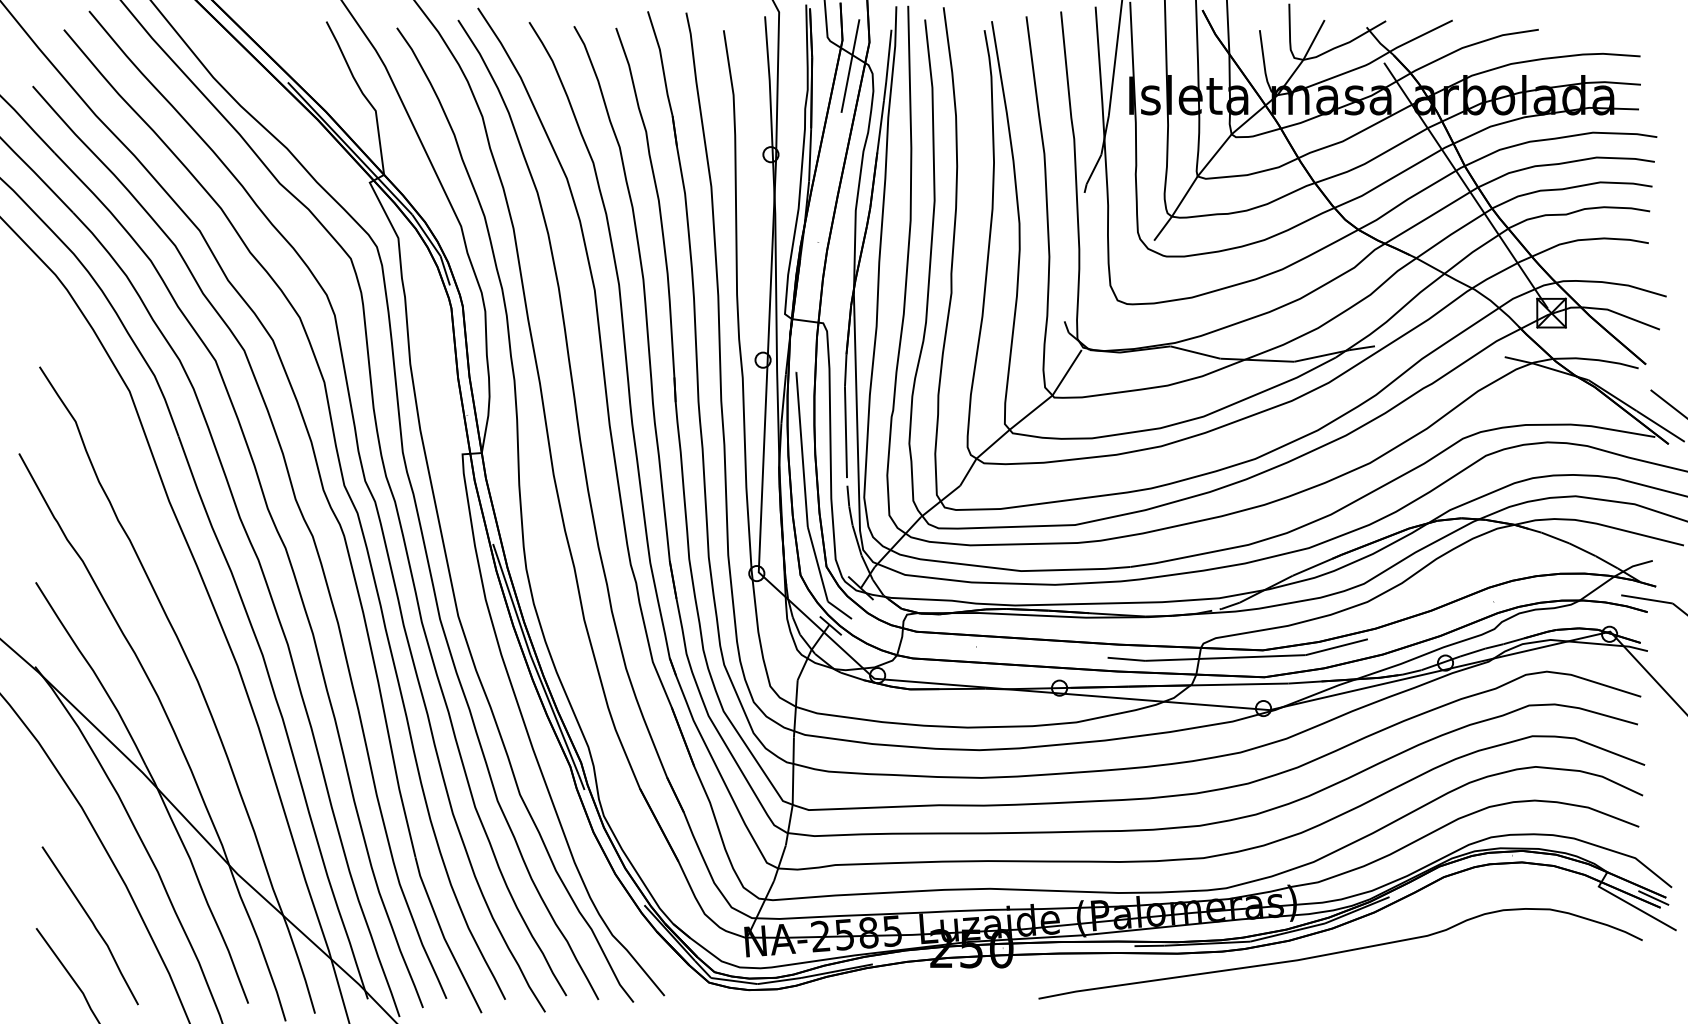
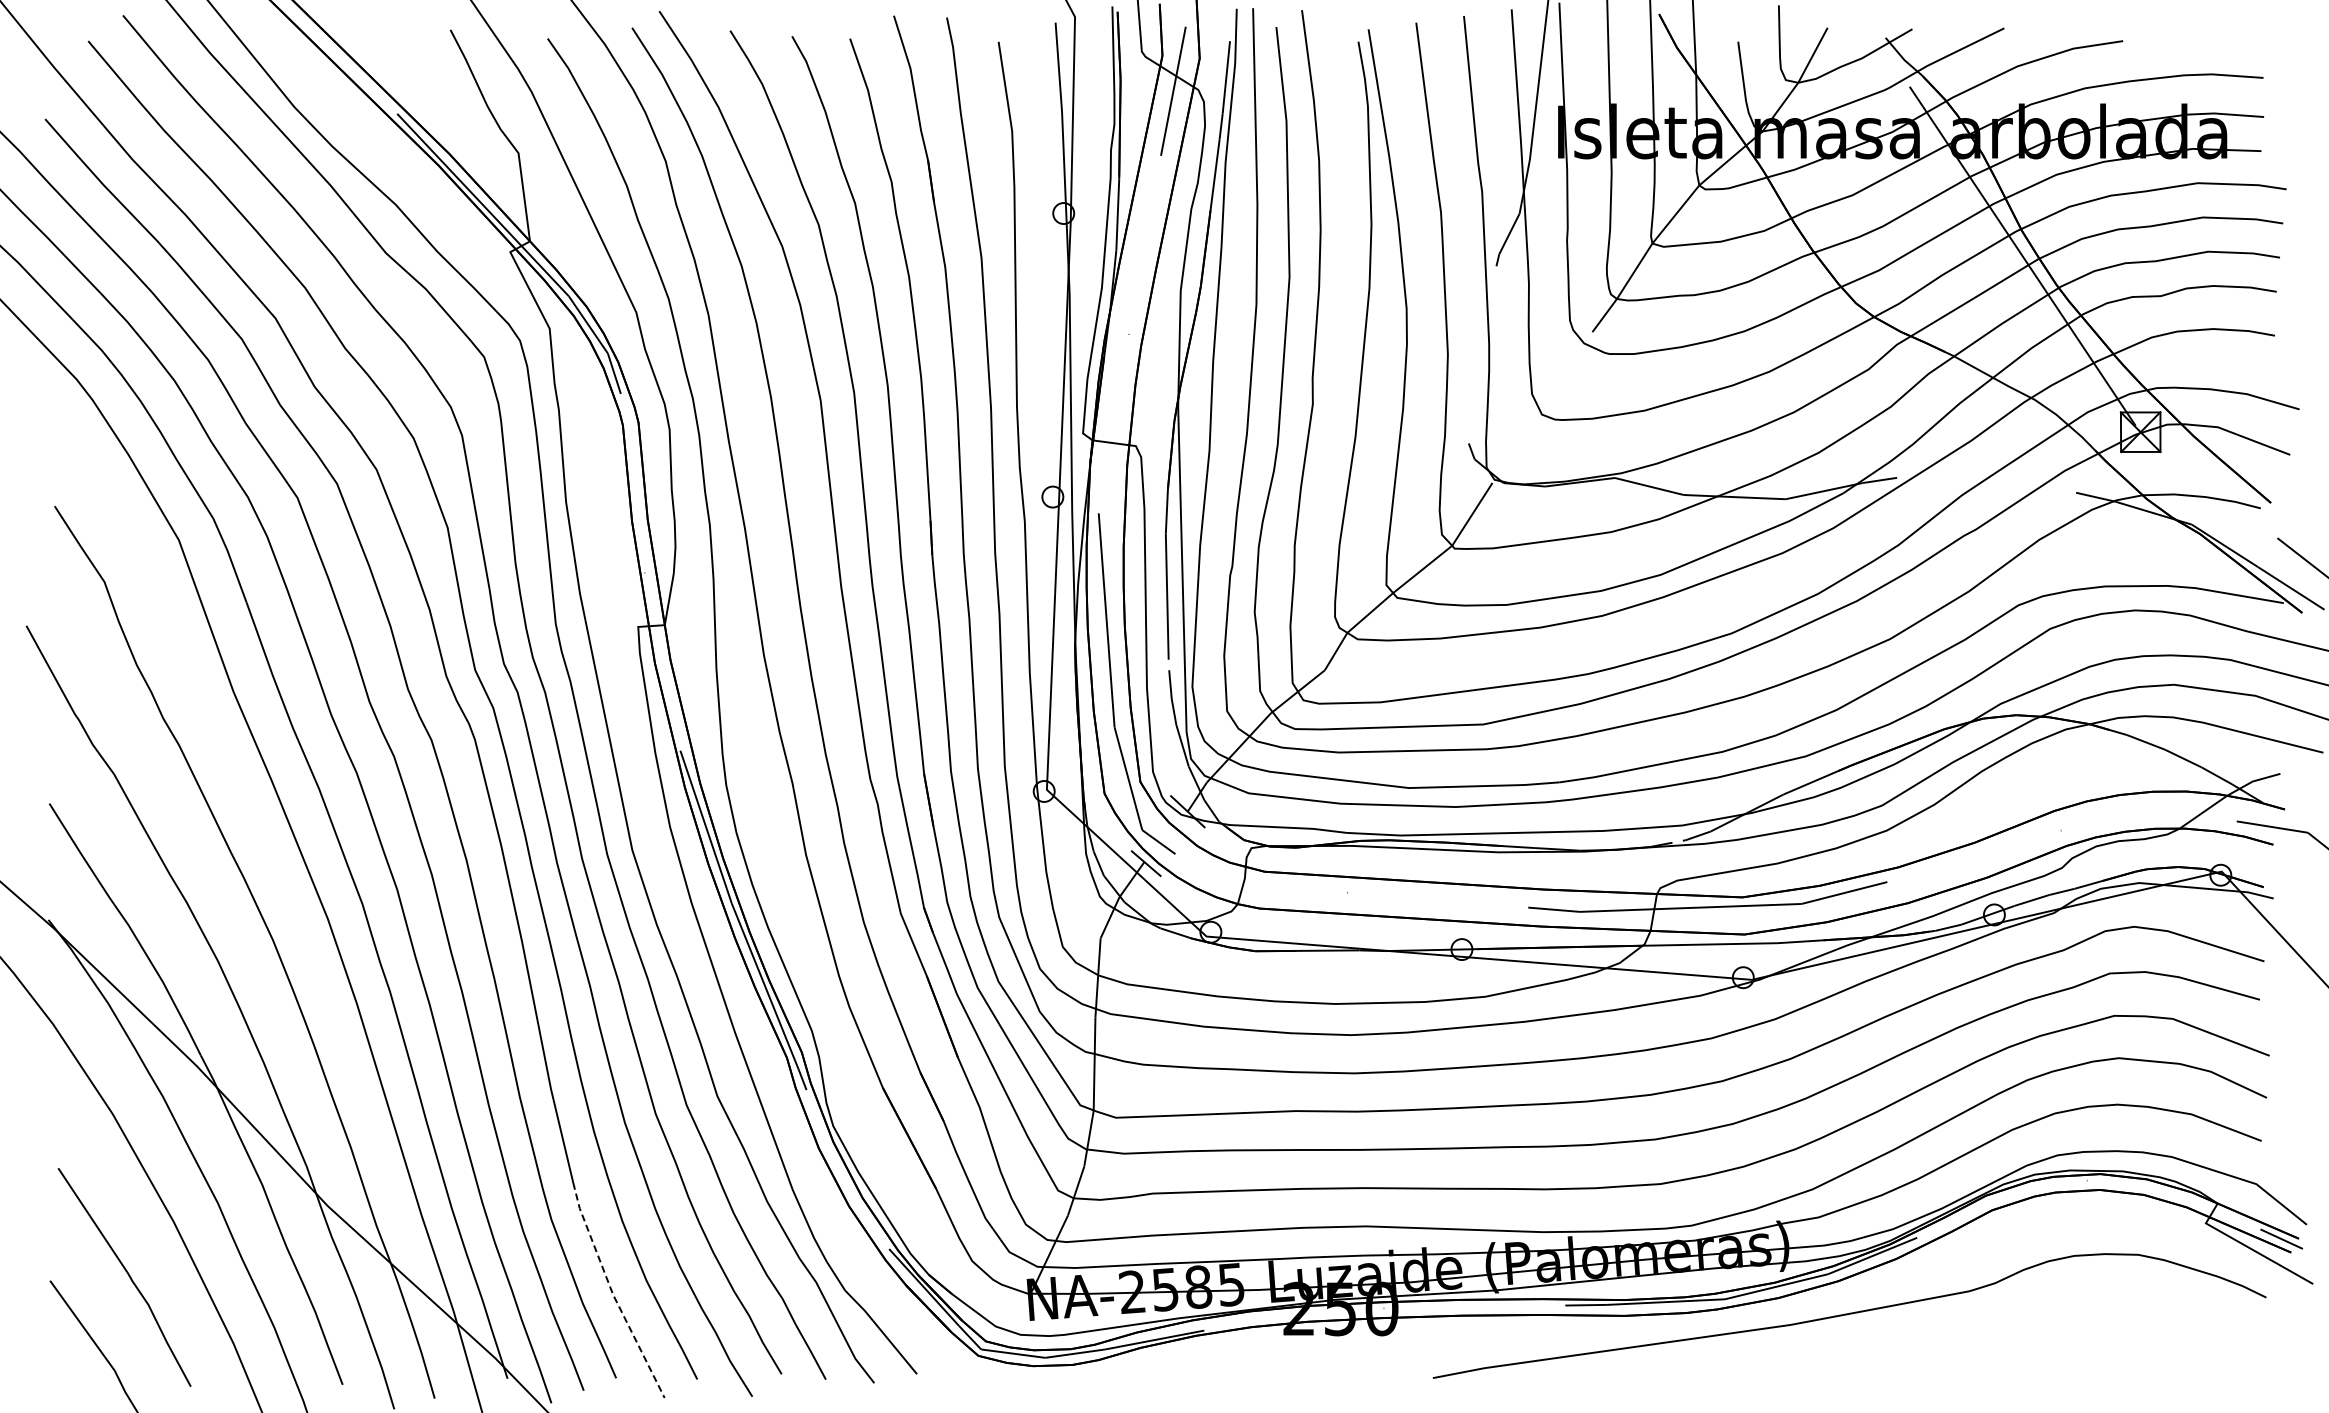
line: (443, 937) -> (612, 1293), solid -> dashed

